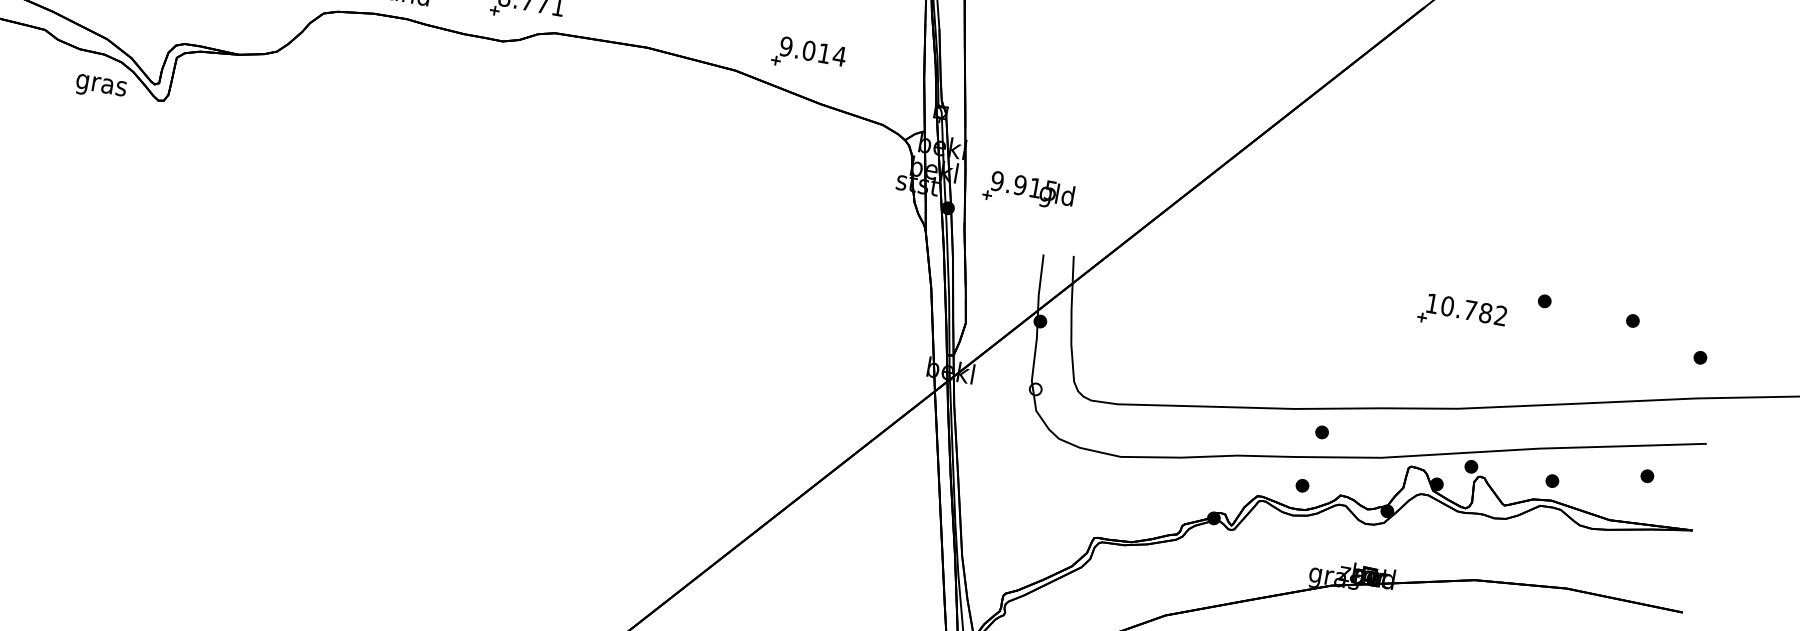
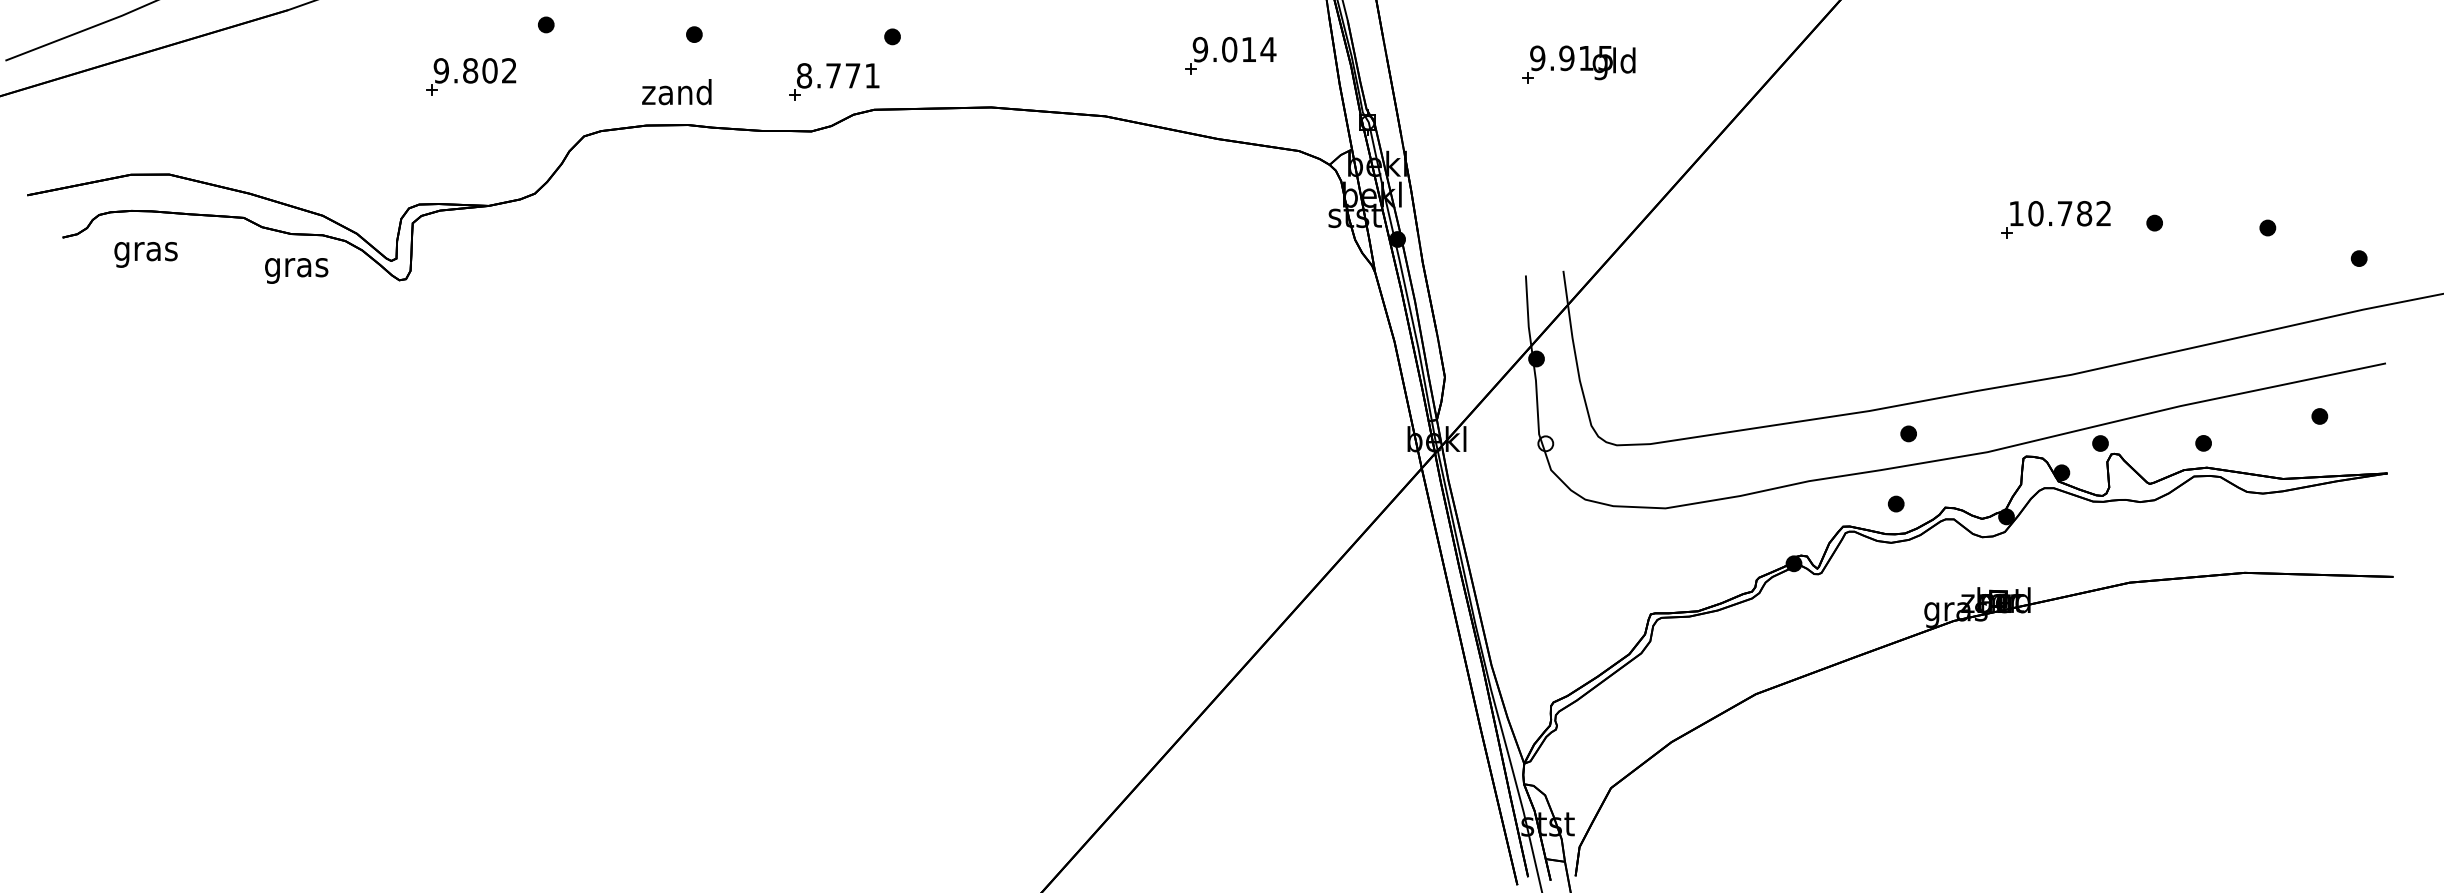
part: (809, 55) -> (1230, 55), moved
text: (100, 87) -> (296, 270), moved
part: (1028, 191) -> (1578, 64), moved
part: (1462, 313) -> (2055, 219), moved

